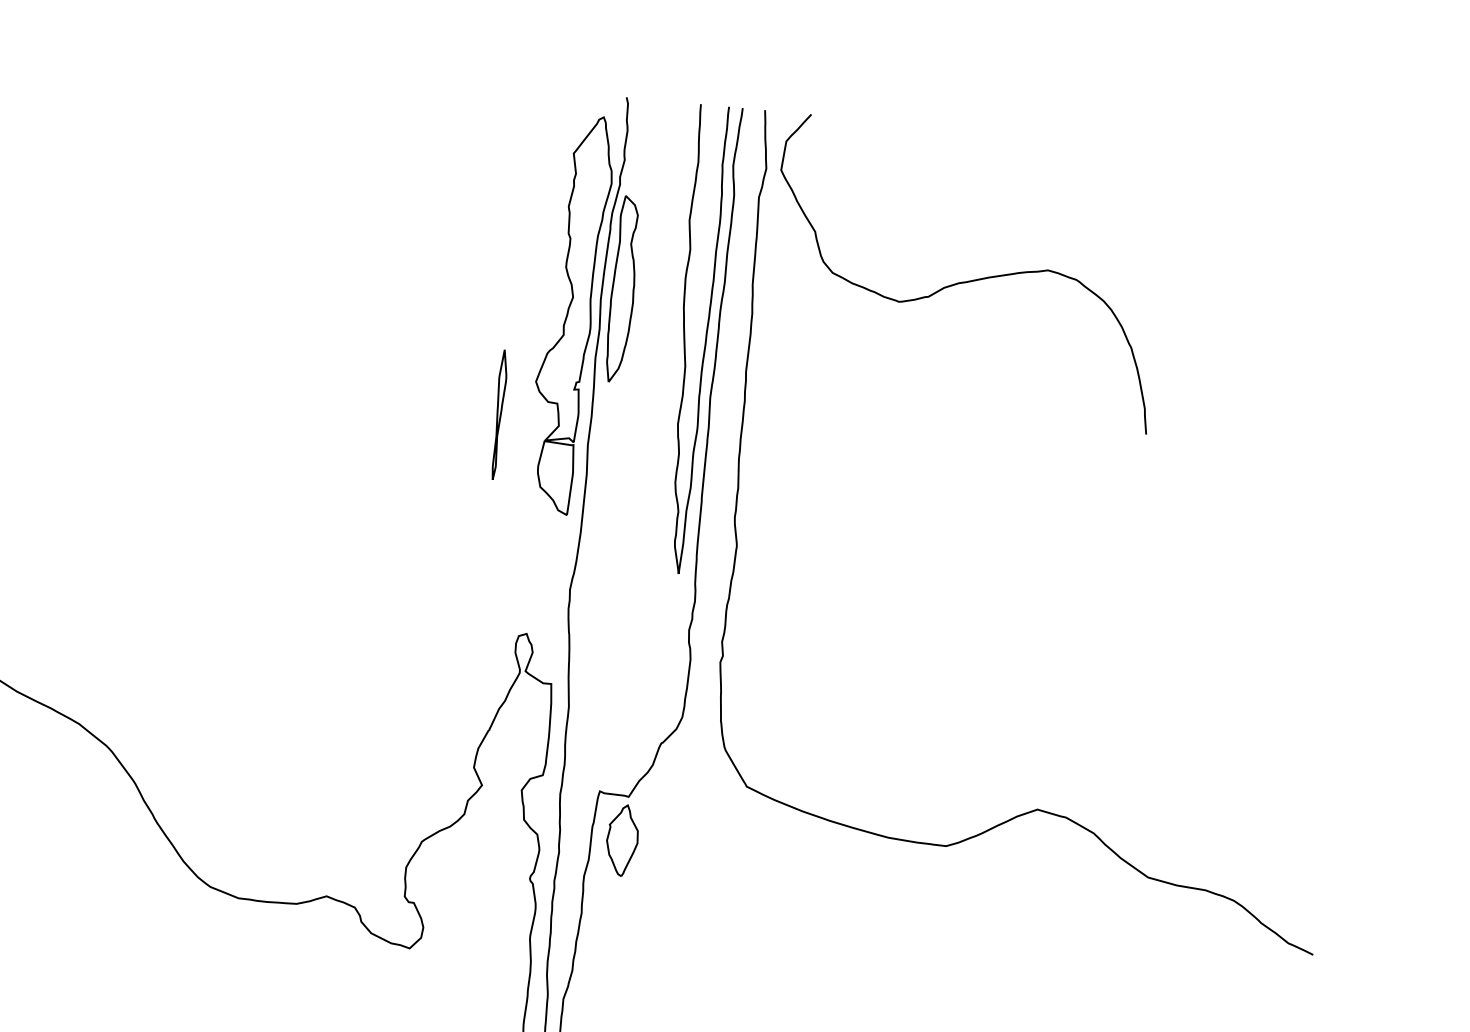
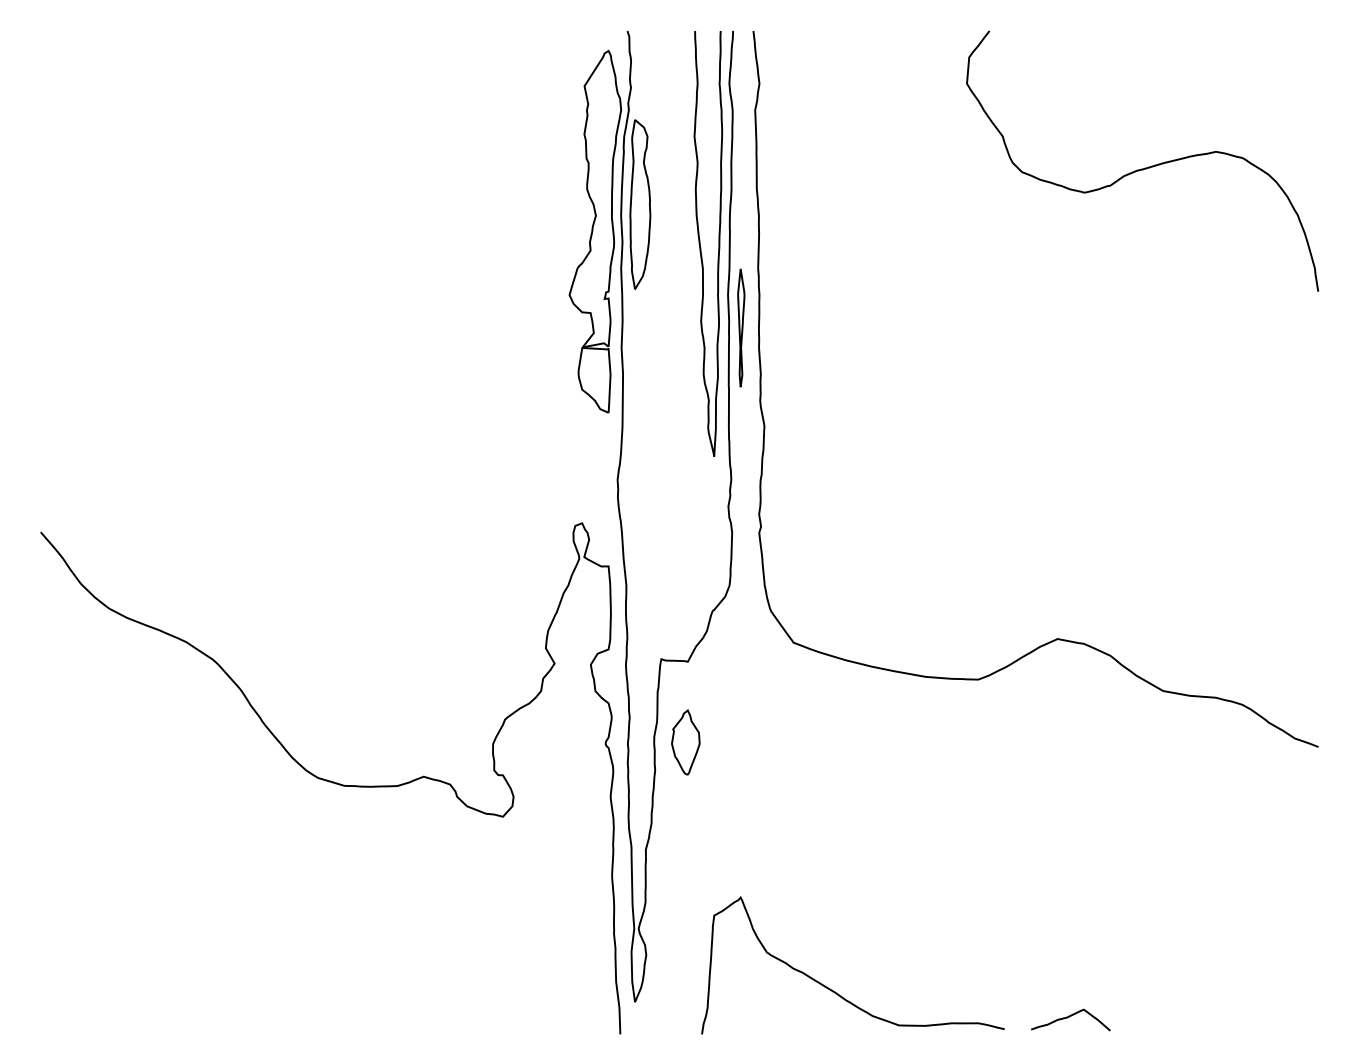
curve: (968, 280) -> (1145, 167), moved
part: (499, 414) -> (741, 327), moved
part: (622, 840) -> (685, 742), moved

